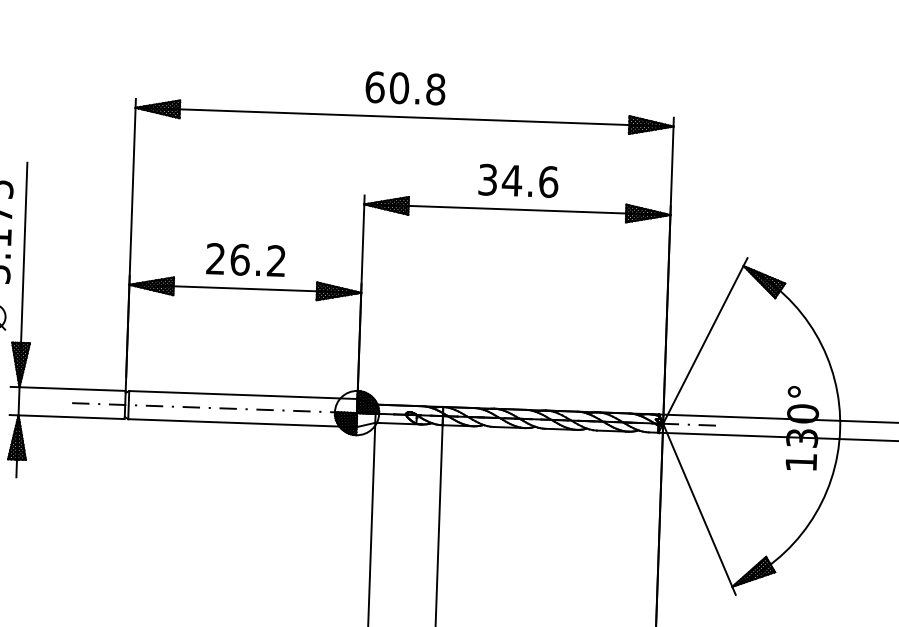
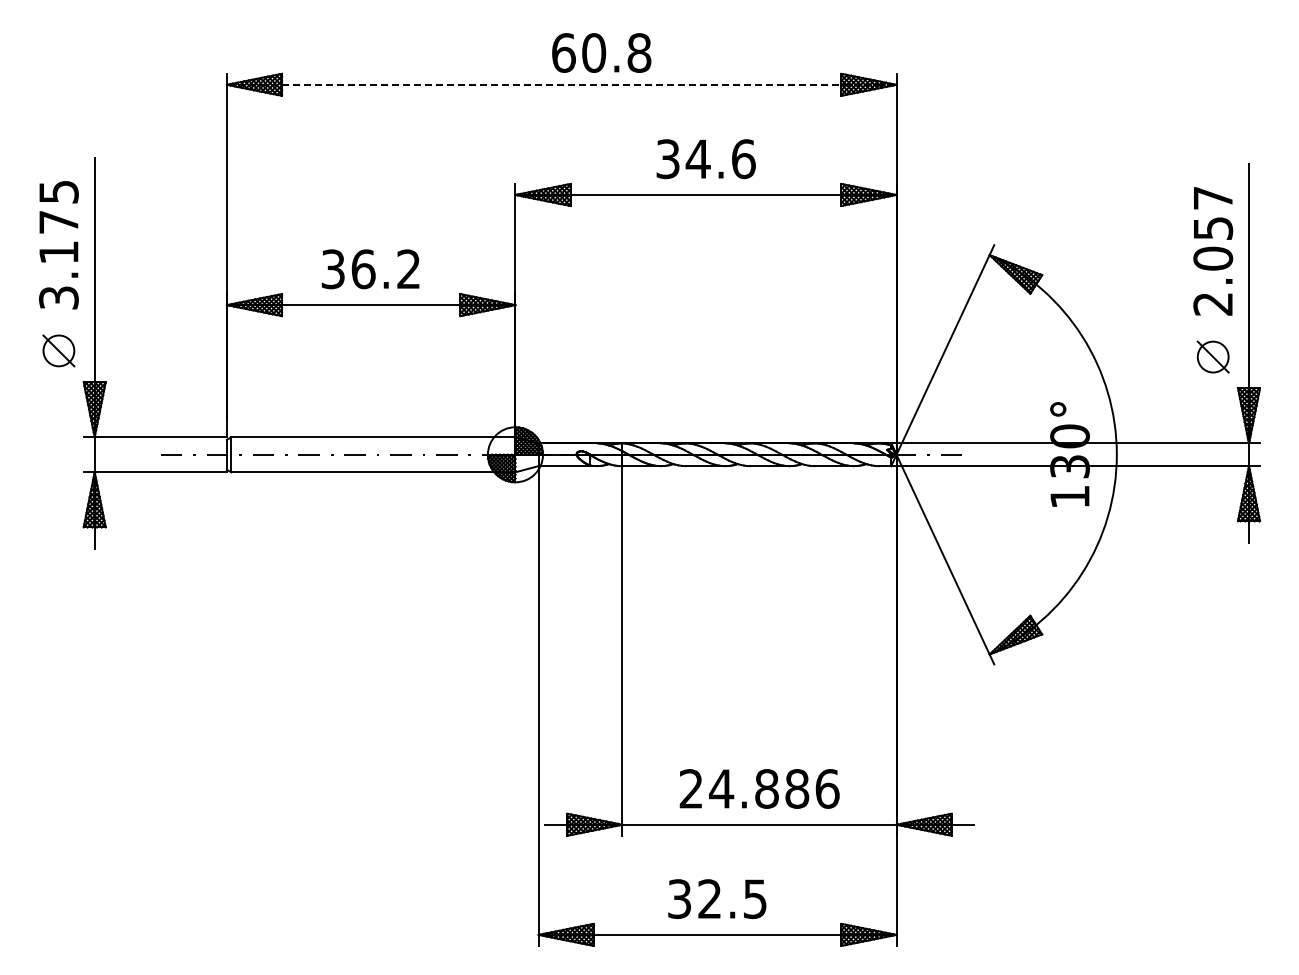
text: (405, 88) -> (601, 52), moved
line: (404, 116) -> (561, 84), solid -> dashed
text: (215, 259) -> (332, 269), 26.2 -> 36.2

